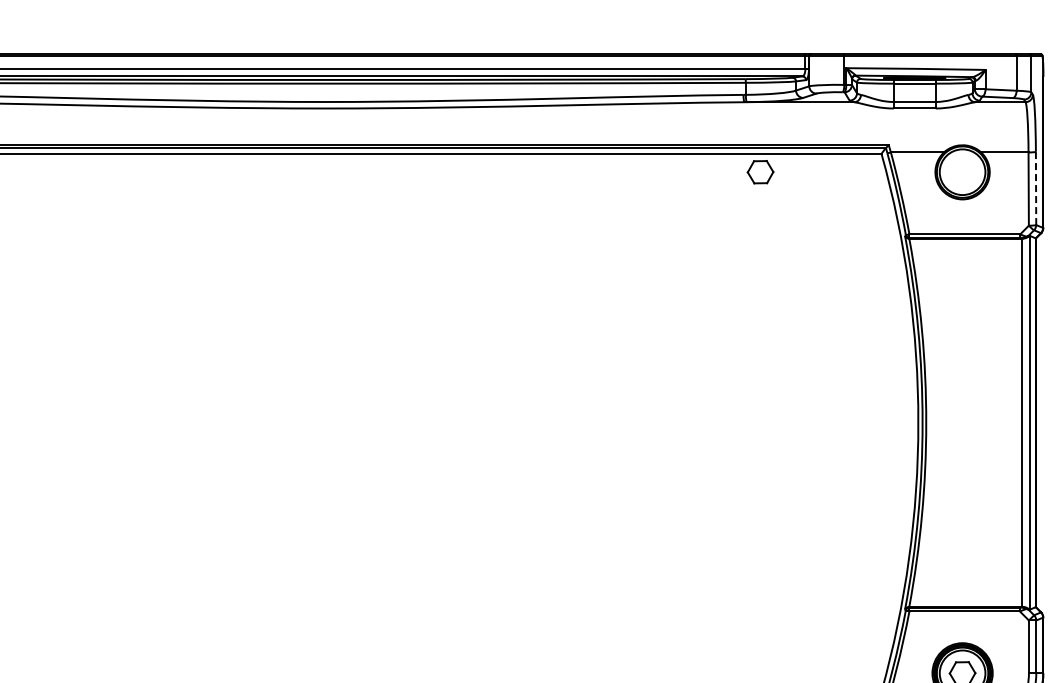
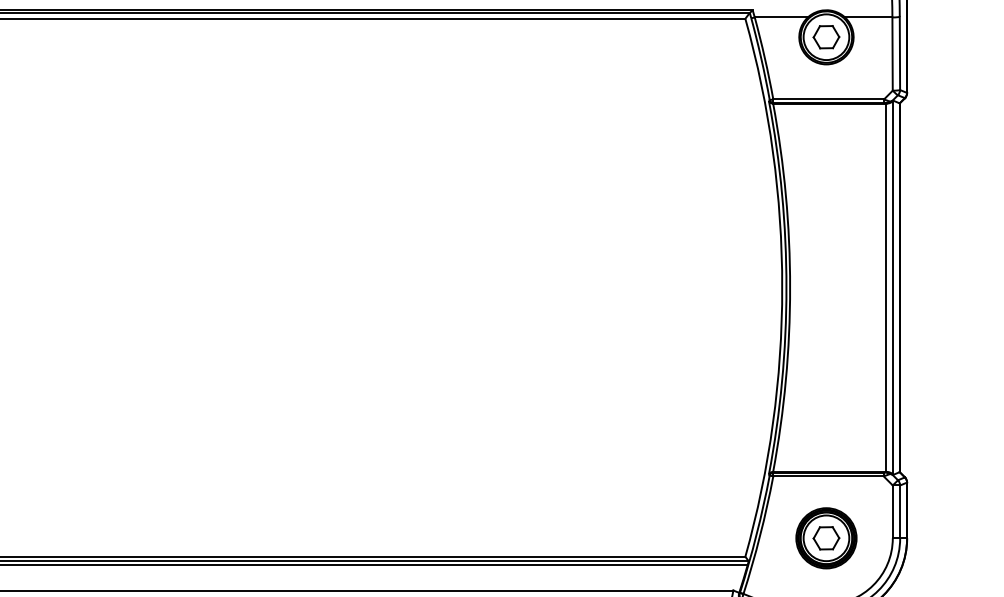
part: (760, 172) -> (826, 37), moved
line: (1036, 188) -> (900, 53), dashed -> solid

